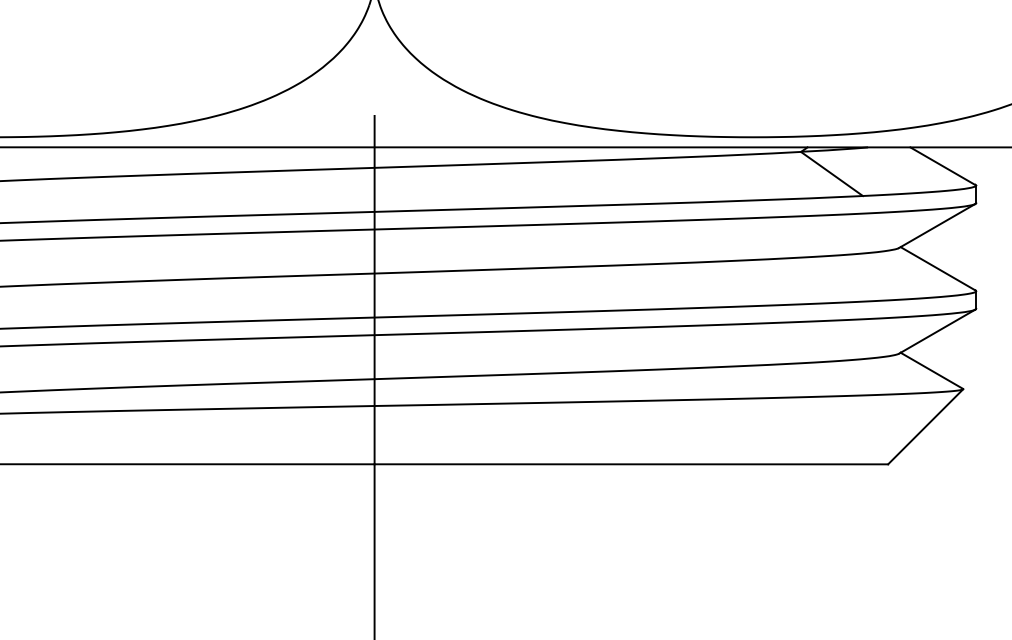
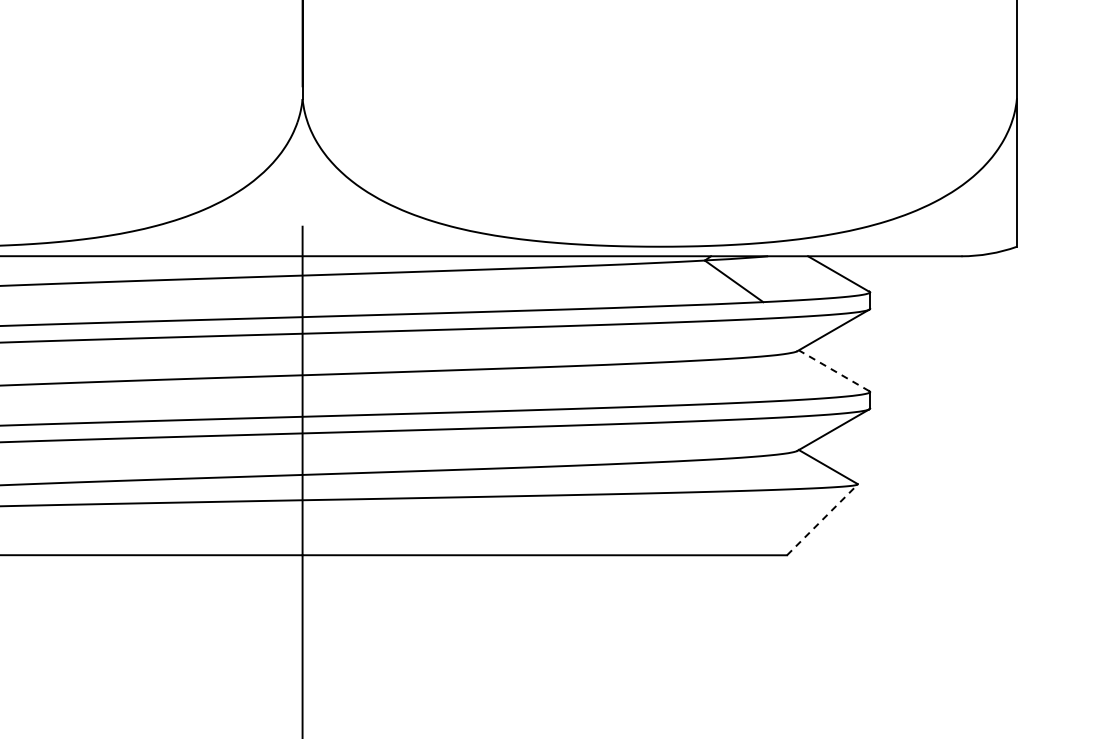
line: (938, 268) -> (834, 370), solid -> dashed
line: (925, 426) -> (822, 519), solid -> dashed

